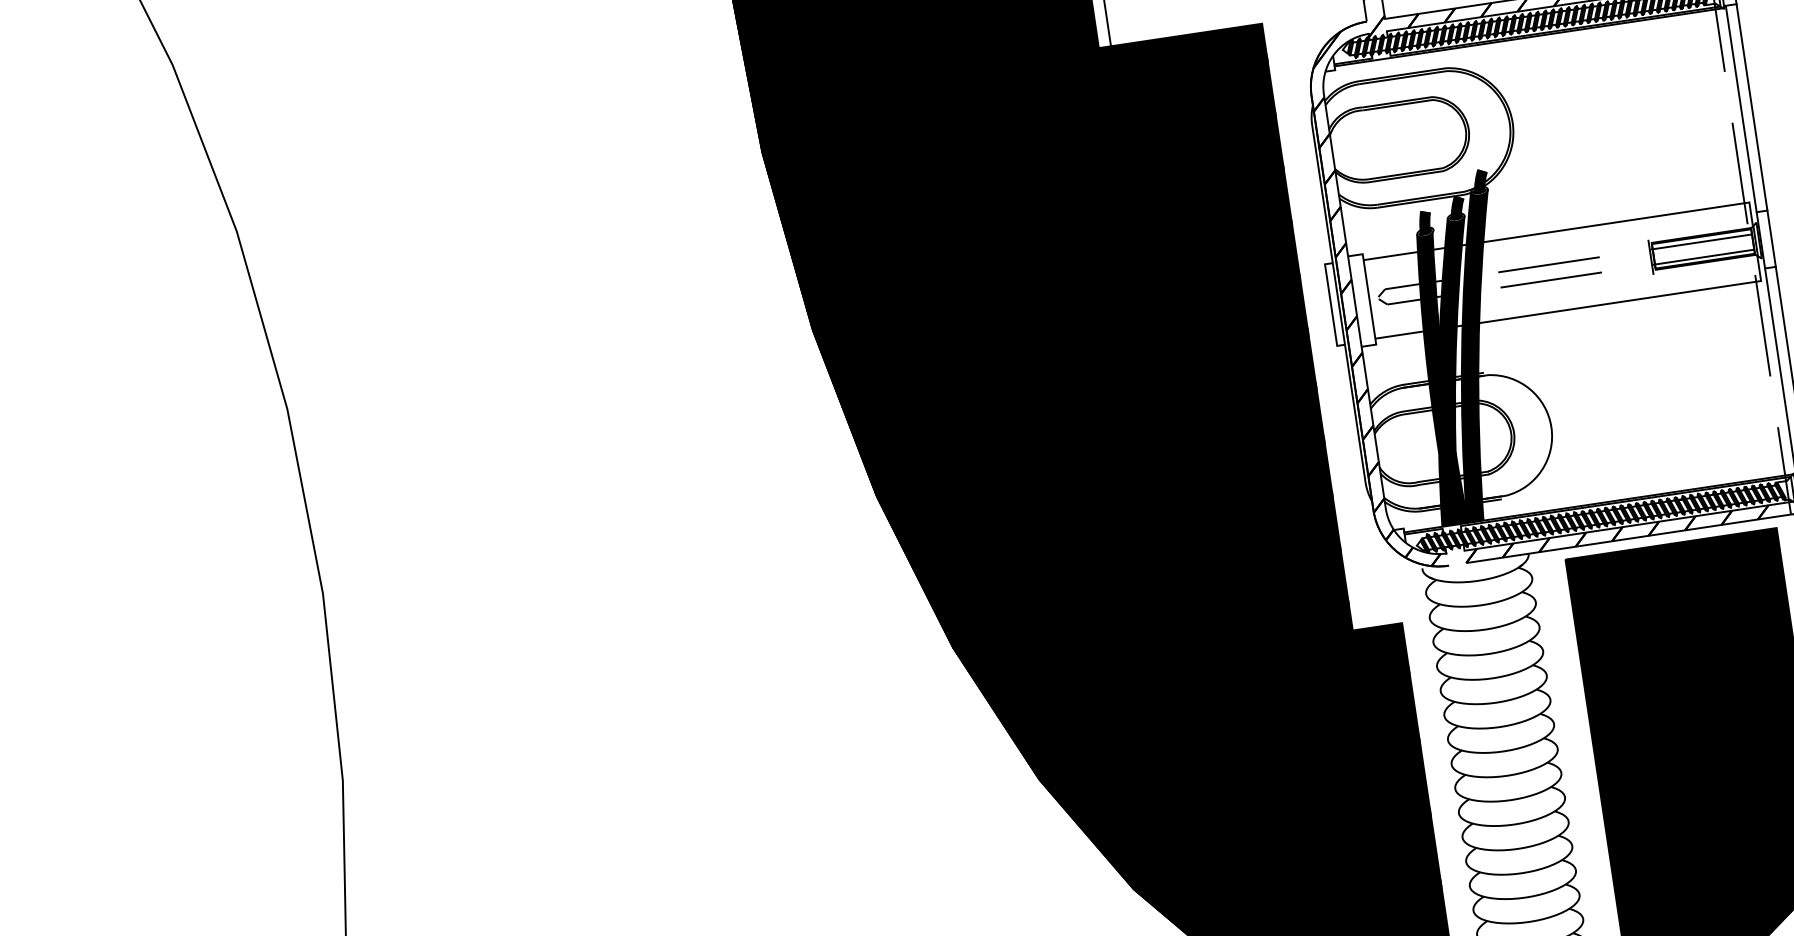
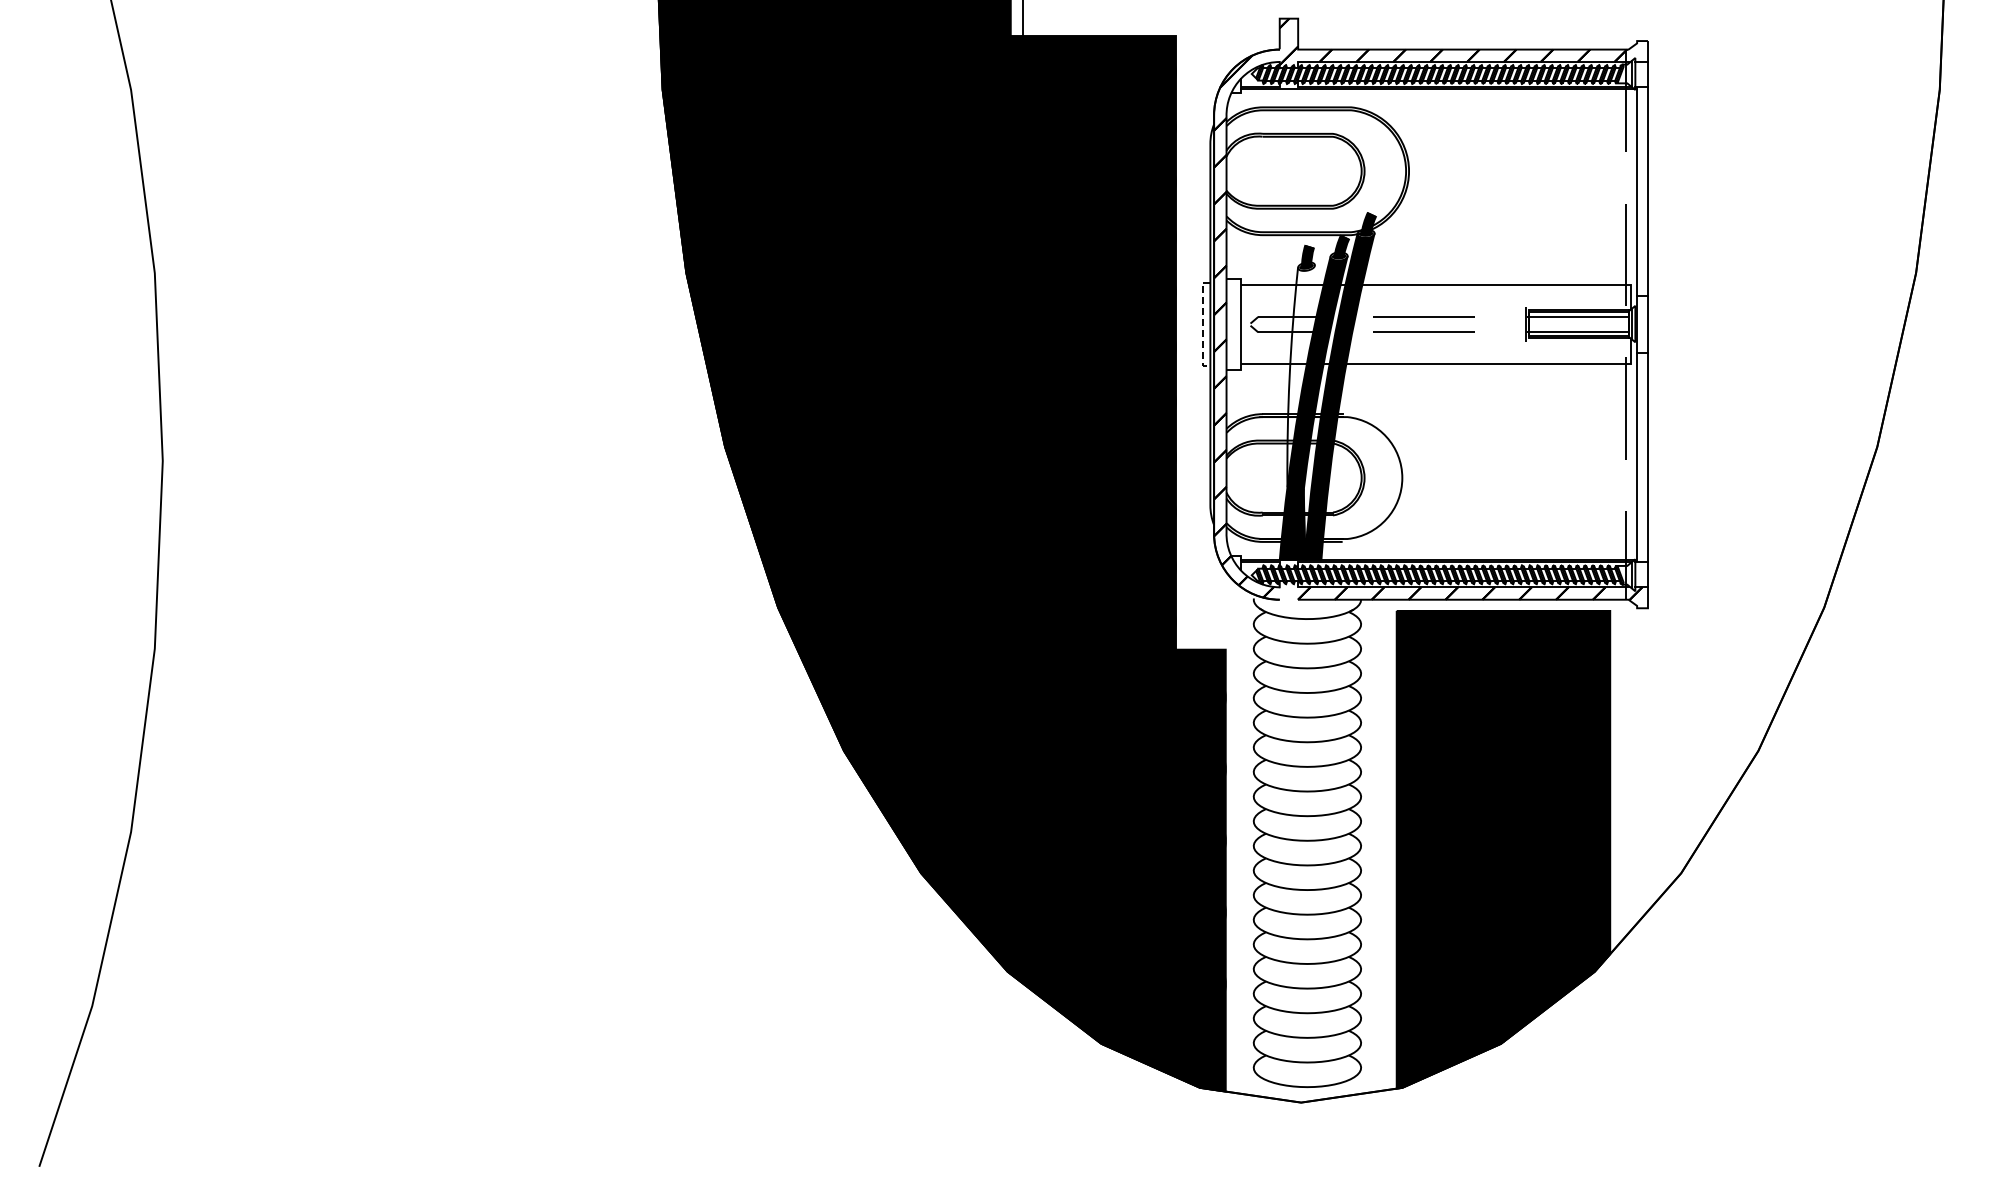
line: (1331, 305) -> (1202, 325), solid -> dashed
fill: (1435, 342) -> (1300, 377), removed

